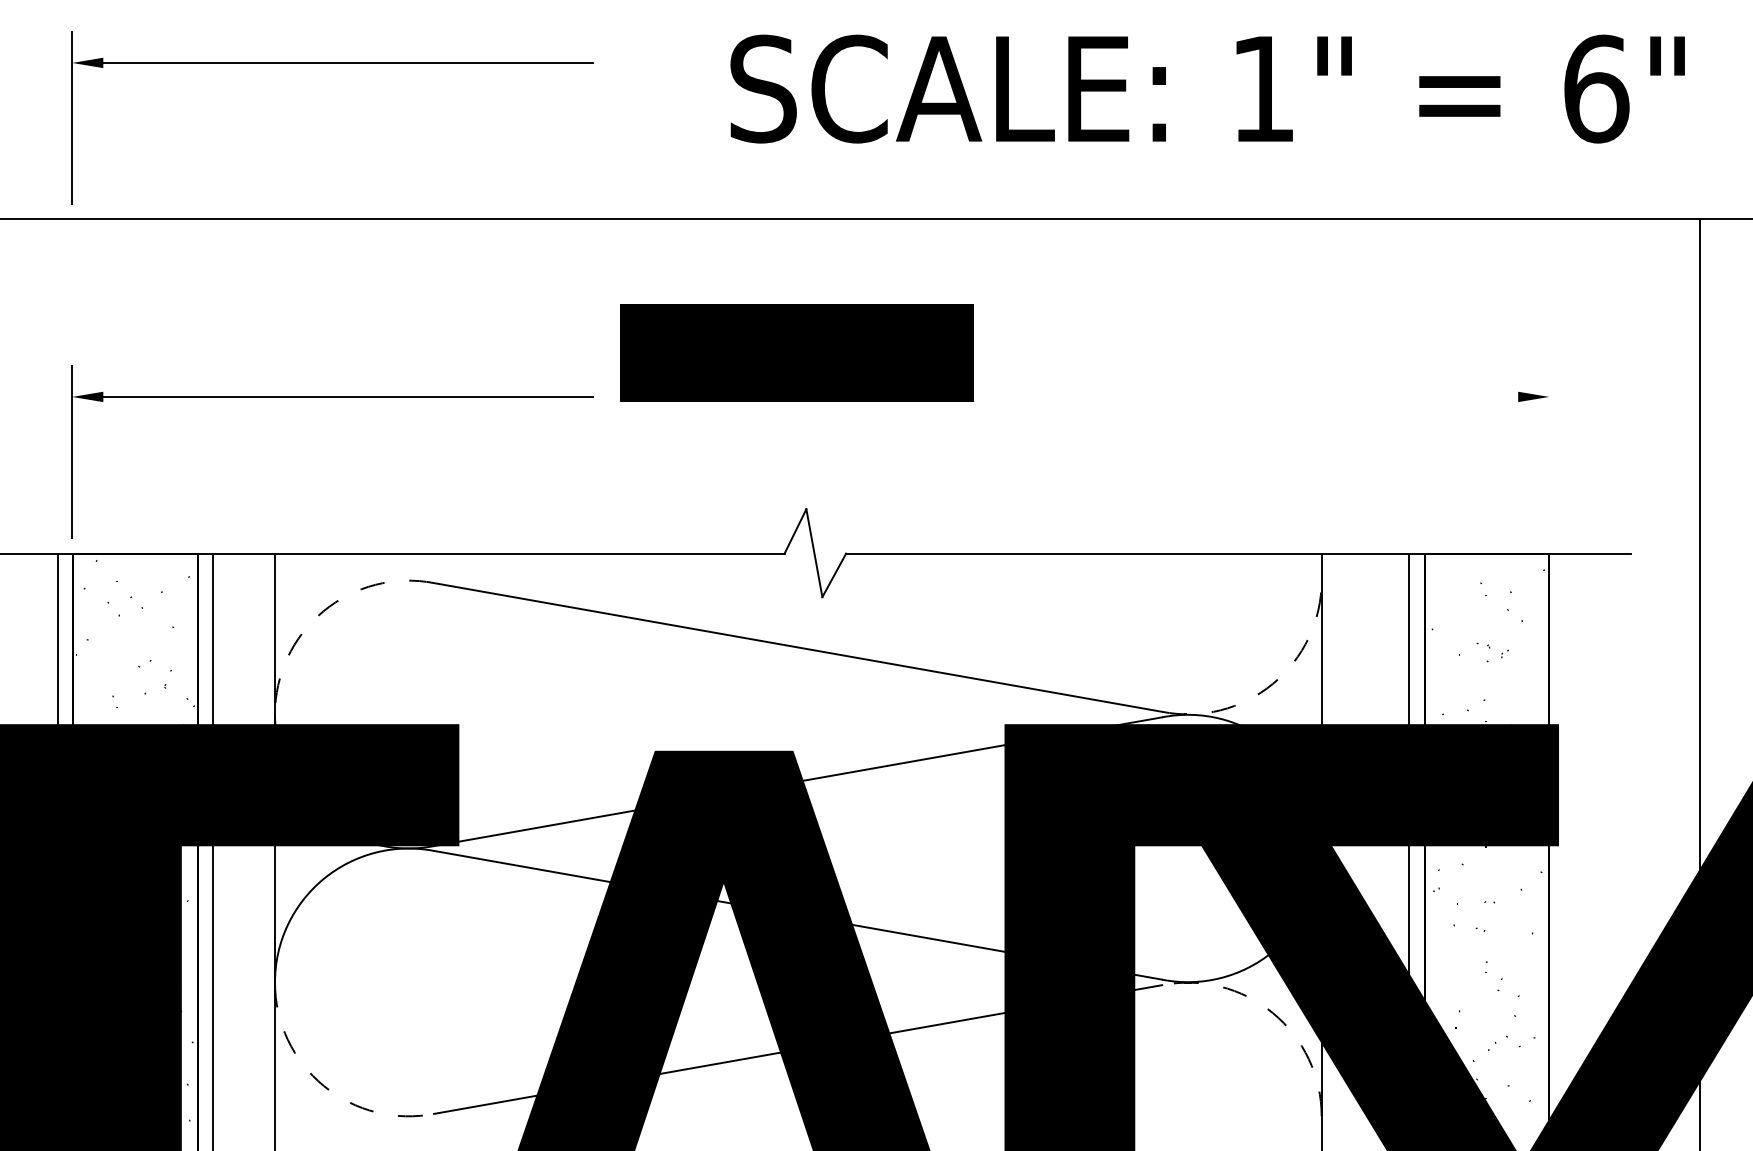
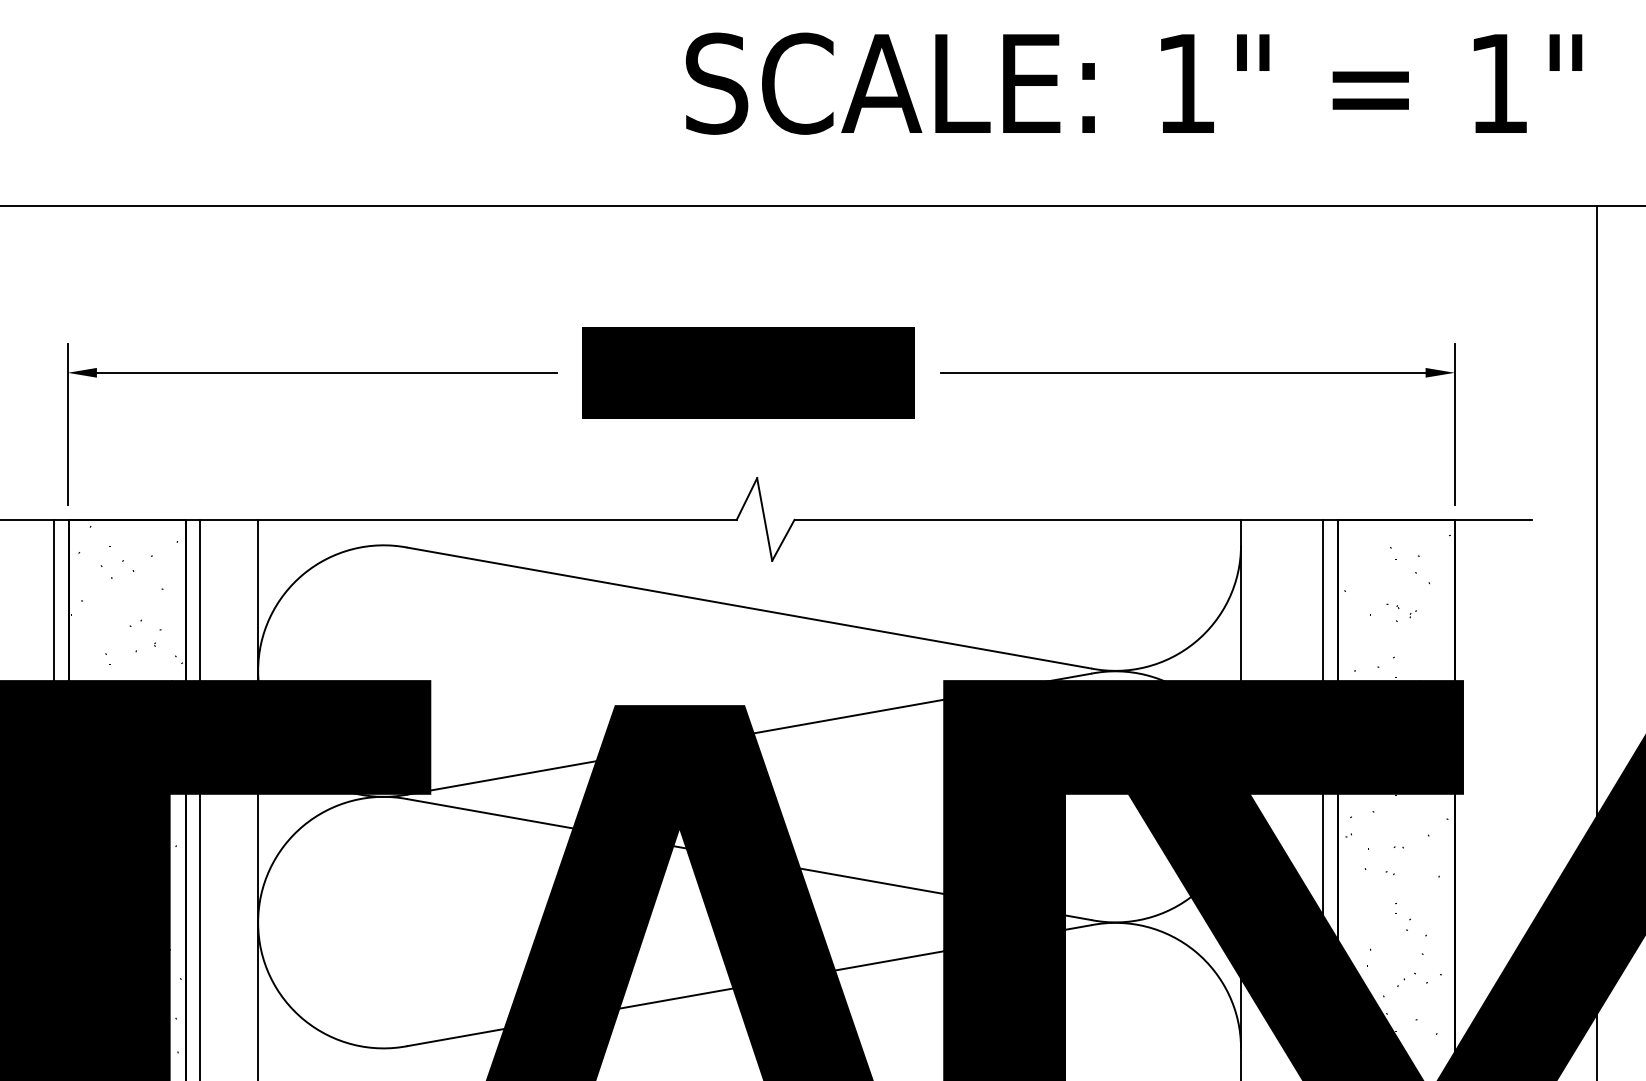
part: (332, 63) -> (312, 59), removed
text: (1596, 88) -> (1499, 83), 6" -> 1"
text: (796, 352) -> (747, 372), moved
line: (1259, 396) -> (1182, 372), added
line: (1549, 451) -> (1455, 424), added
arc: (323, 611) -> (303, 574), dashed -> solid
arc: (1272, 683) -> (1194, 641), dashed -> solid
arc: (1272, 1013) -> (1194, 951), dashed -> solid
arc: (323, 1086) -> (303, 1020), dashed -> solid

